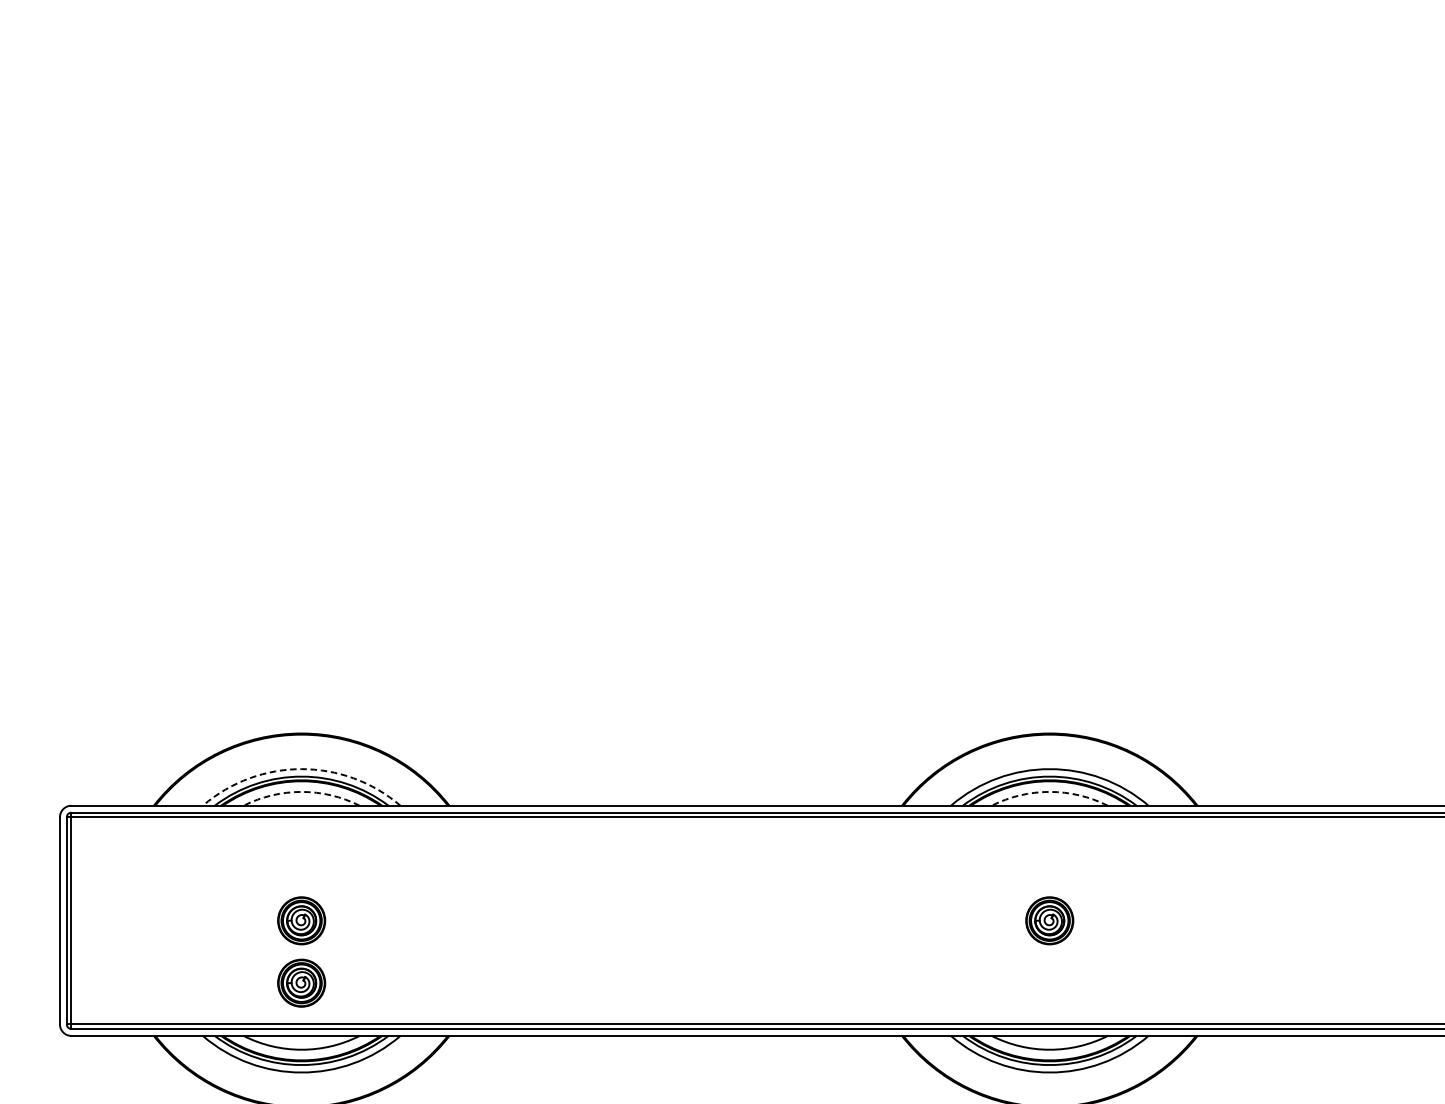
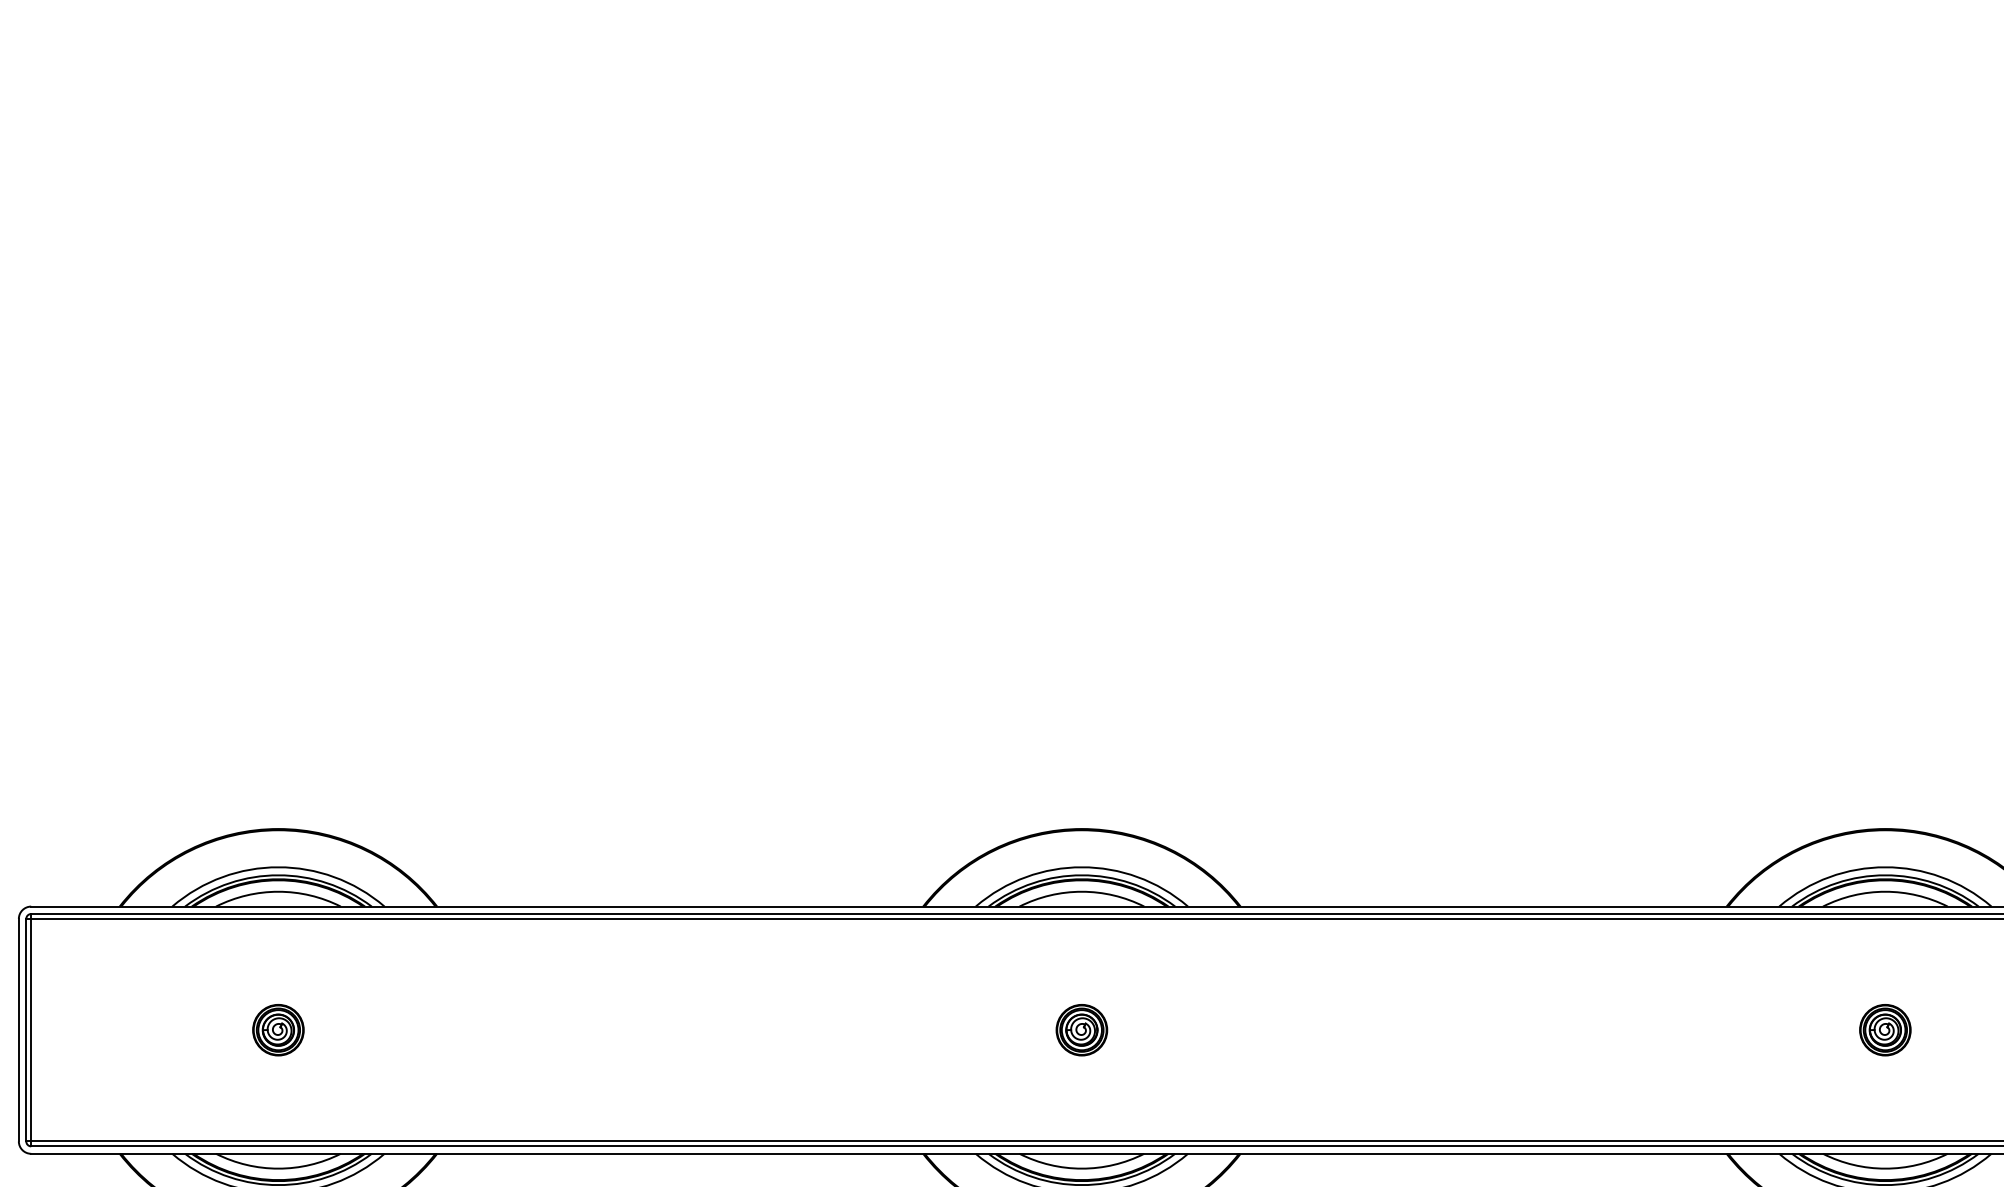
arc: (301, 769) -> (278, 867), dashed -> solid
arc: (301, 791) -> (278, 891), dashed -> solid
arc: (1049, 791) -> (1081, 891), dashed -> solid
part: (301, 983) -> (278, 1097), removed

